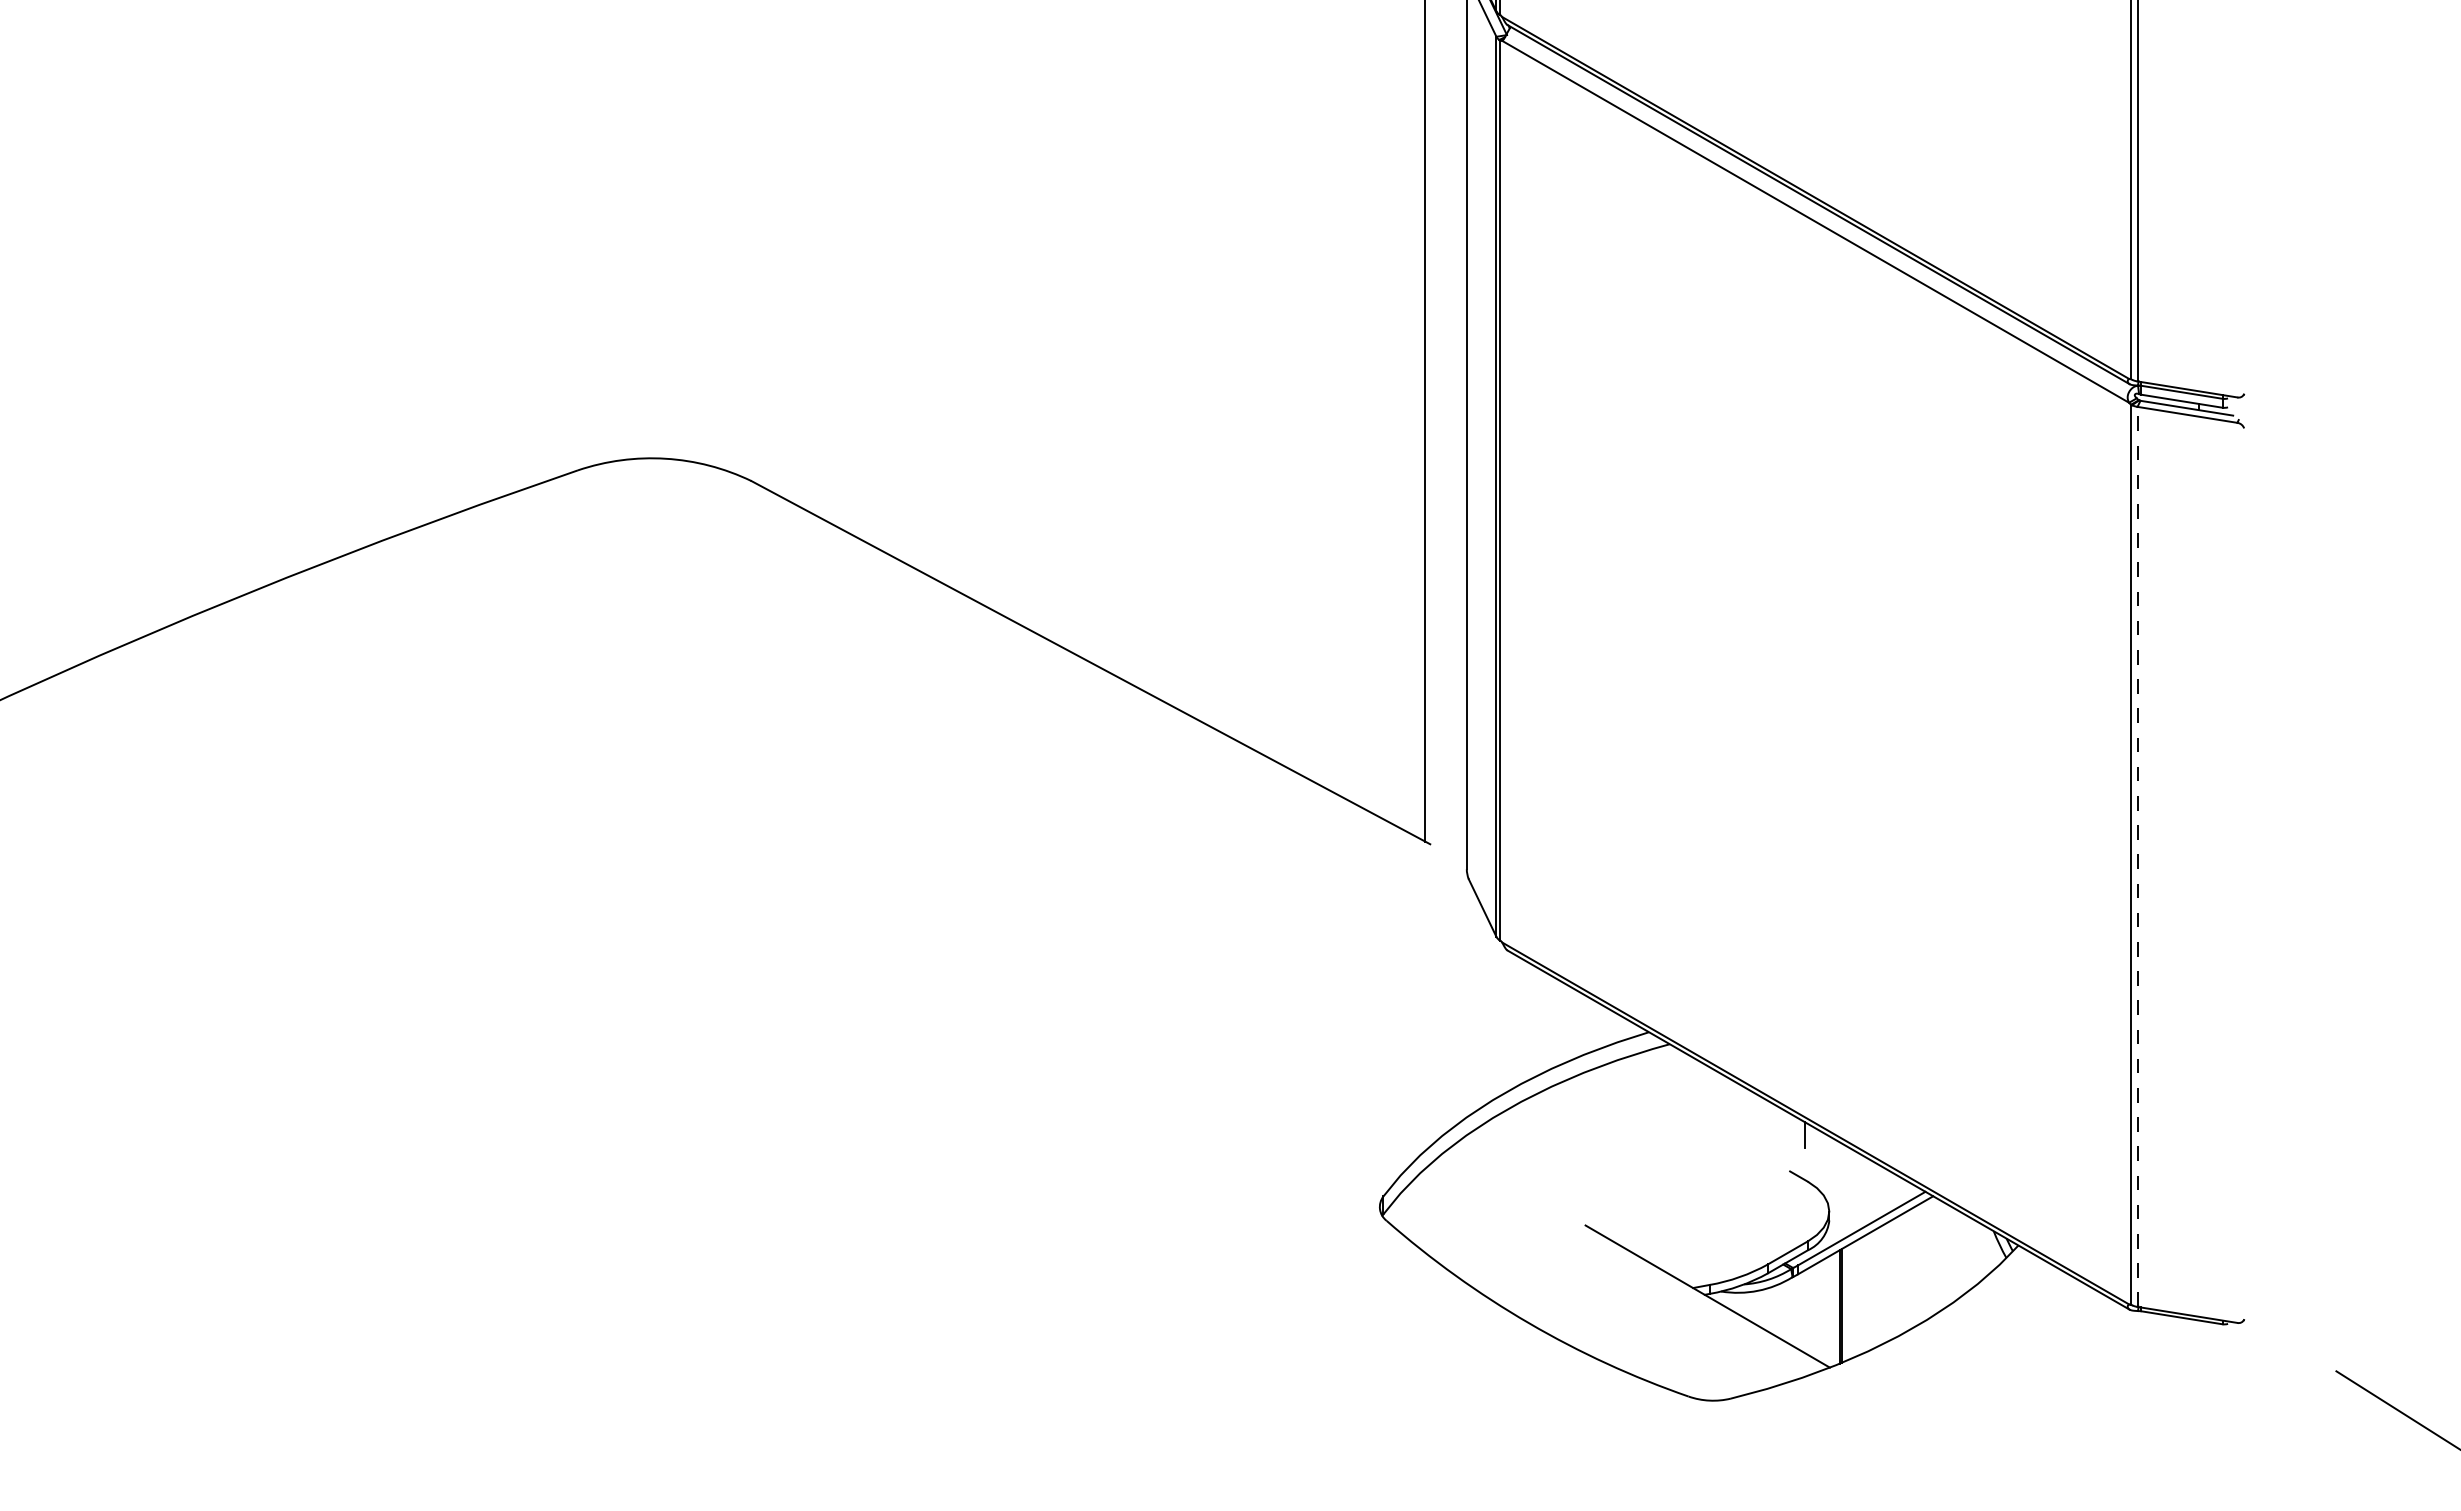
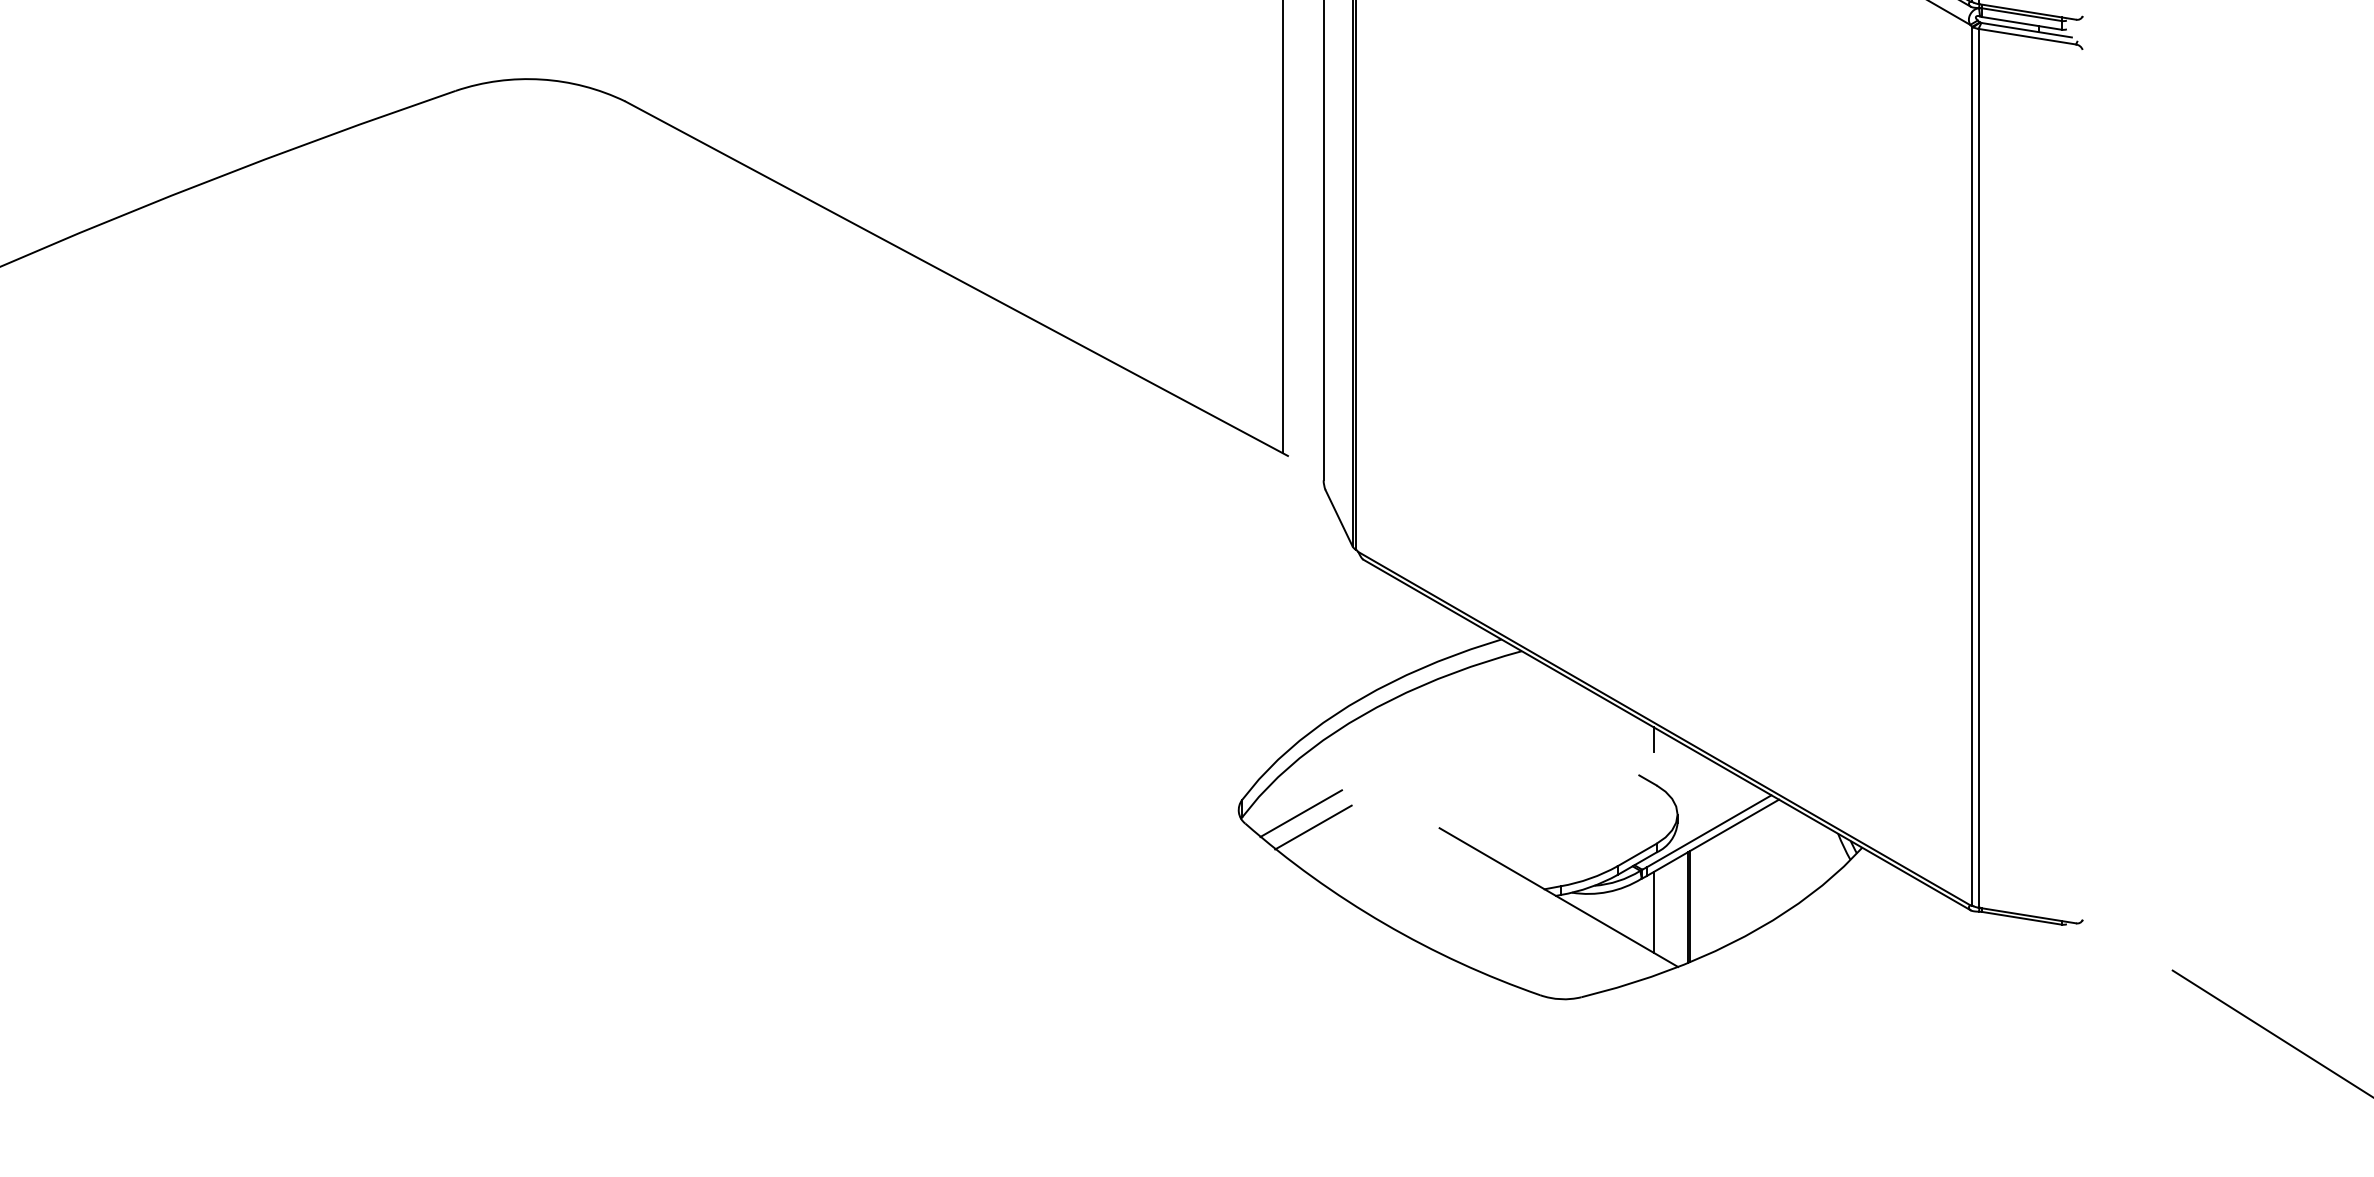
line: (2137, 856) -> (1978, 467), dashed -> solid
line: (1443, 1210) -> (1300, 813), added
line: (1456, 1224) -> (1313, 827), added
line: (1804, 1311) -> (1653, 912), added

